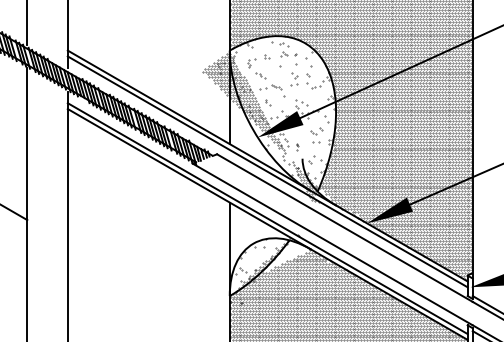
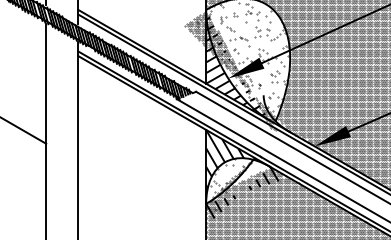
hatch: (266, 122) -> (235, 66), added
hatch: (275, 258) -> (242, 174), added

